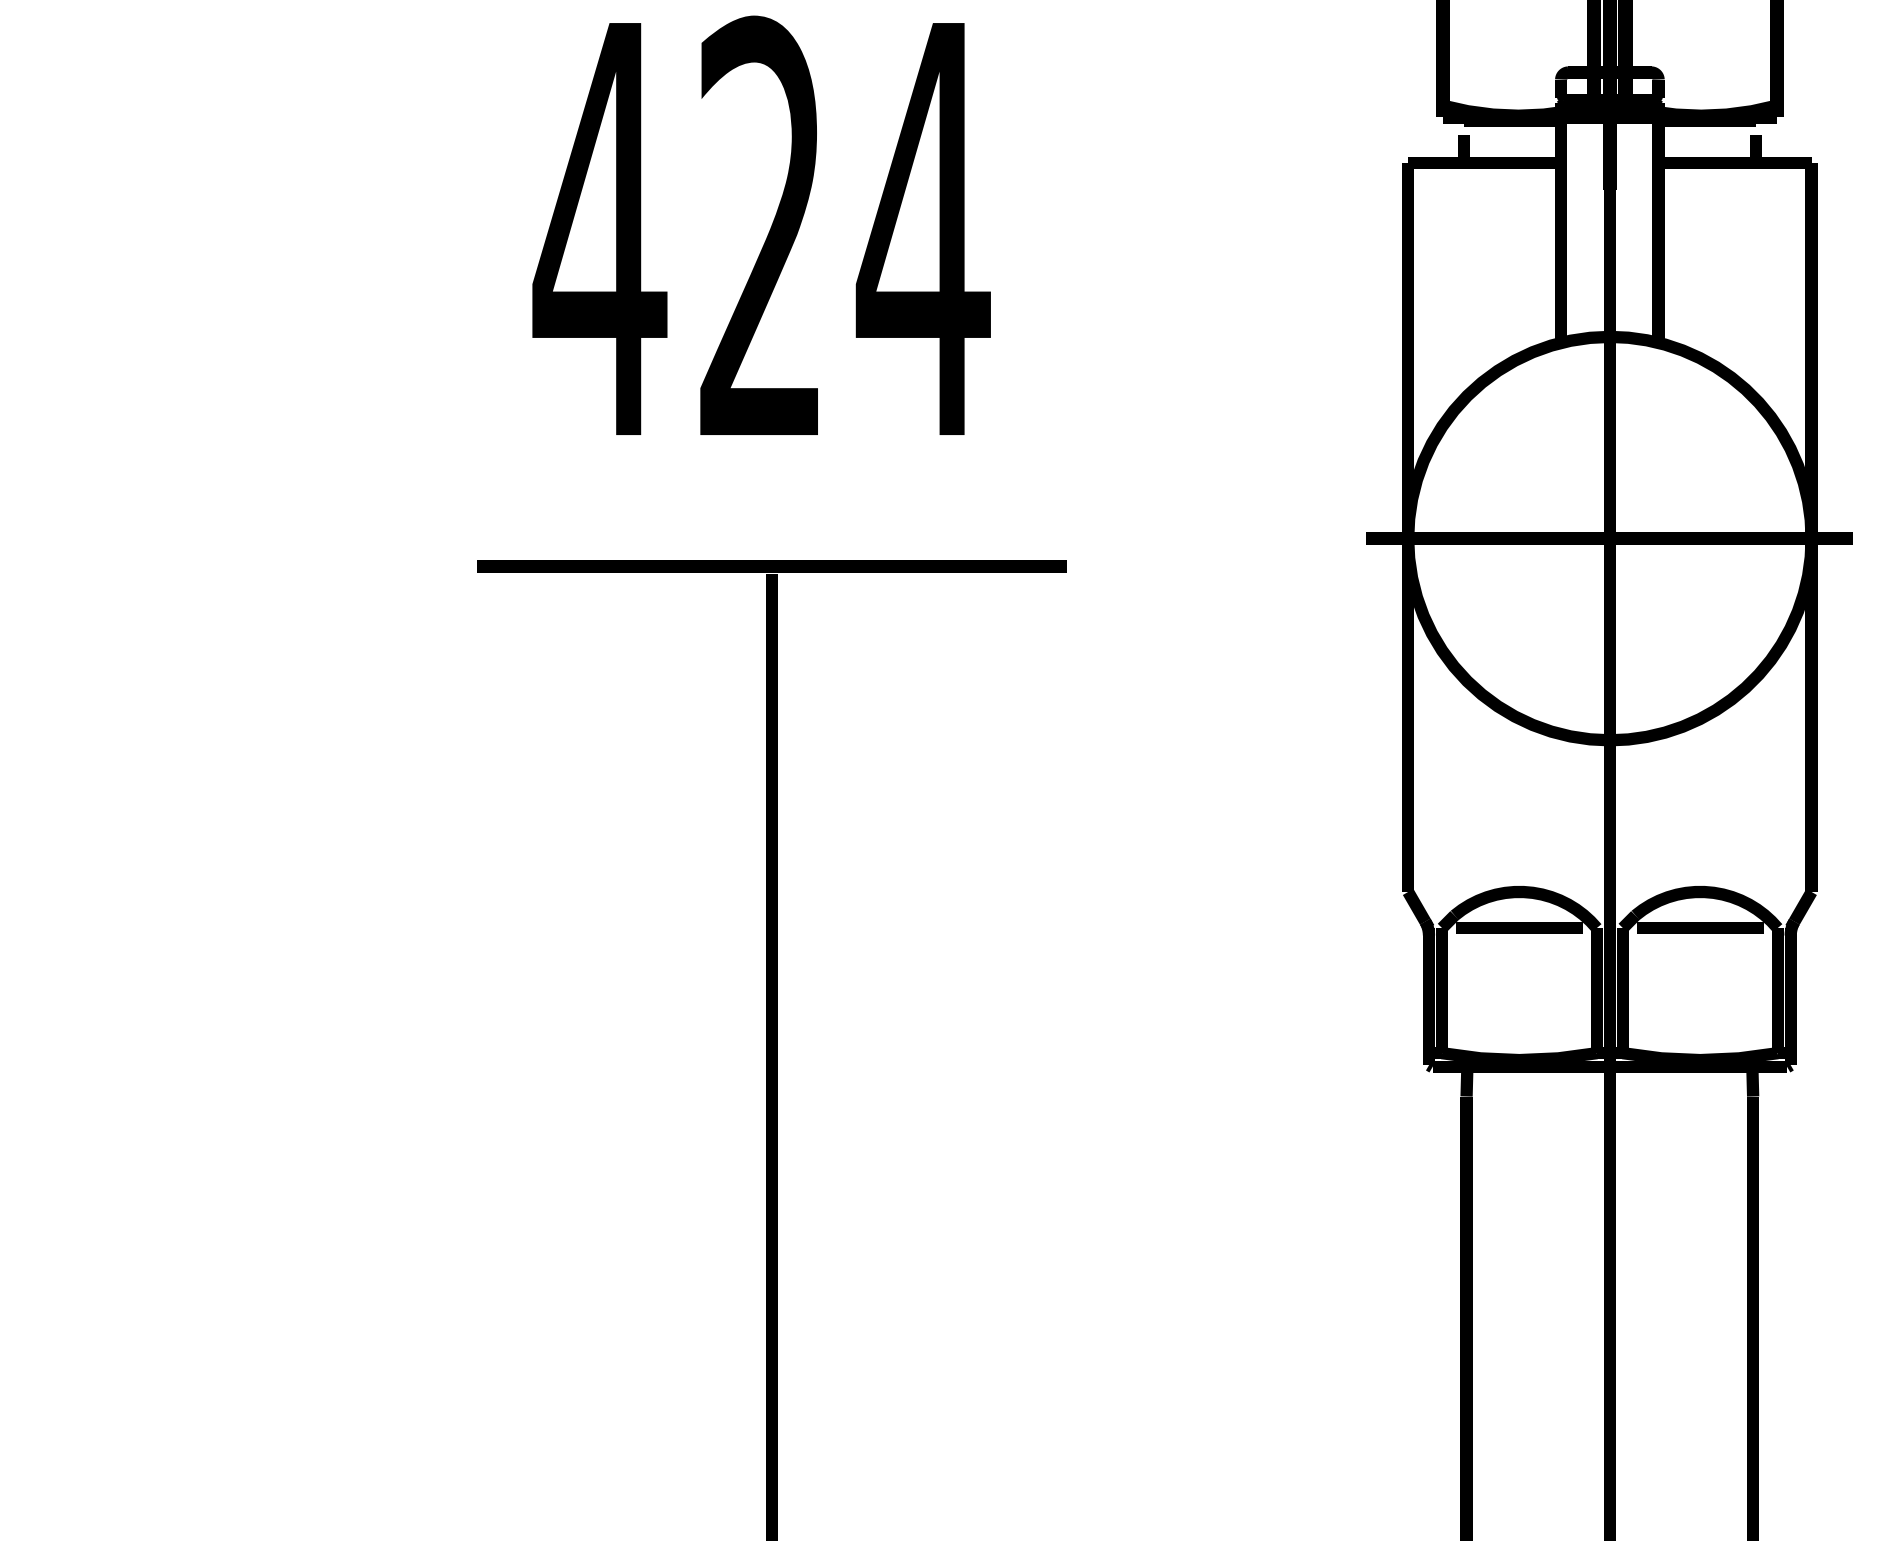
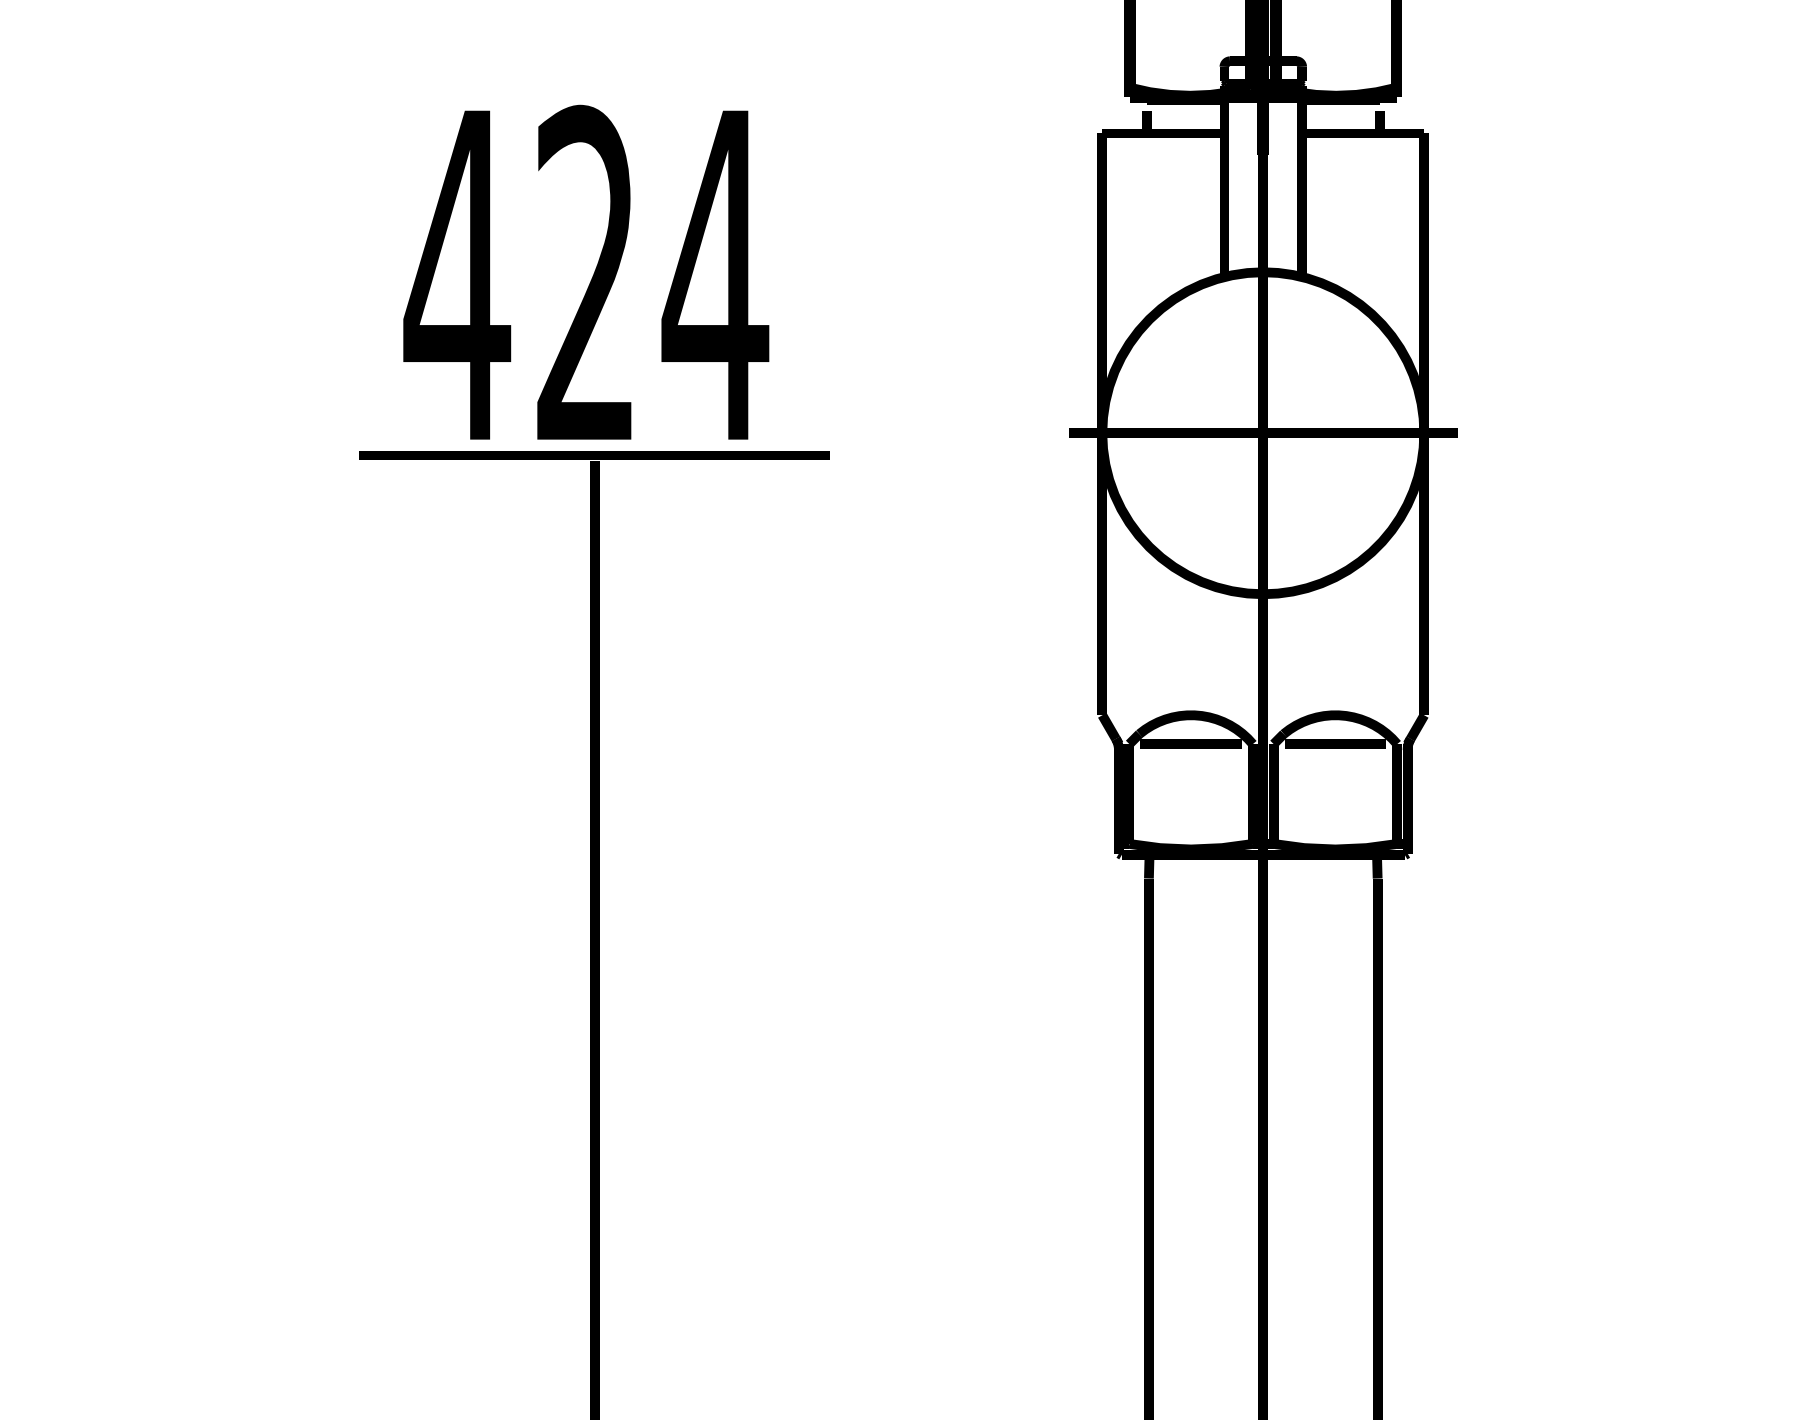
text: (761, 224) -> (586, 271), moved

